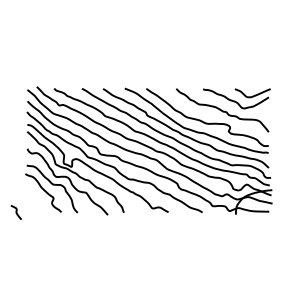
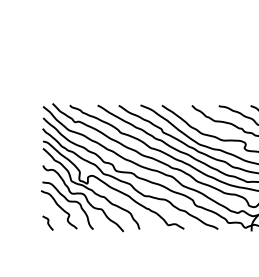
curve: (15, 211) -> (47, 222), moved

